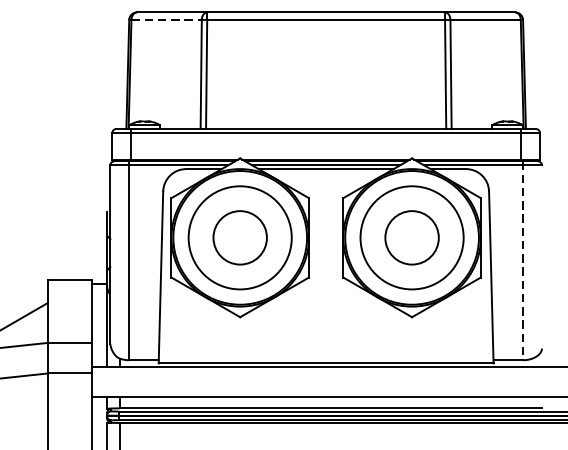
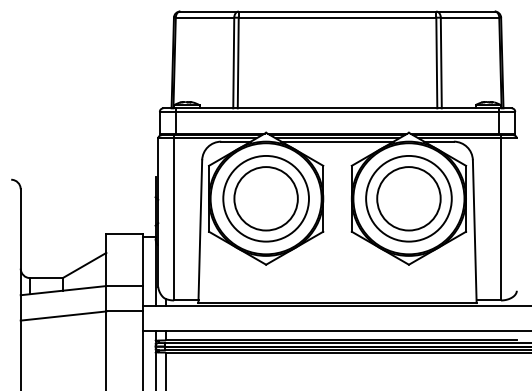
line: (167, 19) -> (205, 17), dashed -> solid
circle: (239, 237) -> (265, 198), size x1.43
circle: (411, 237) -> (408, 198), size x1.43
line: (522, 260) -> (500, 217), dashed -> solid

